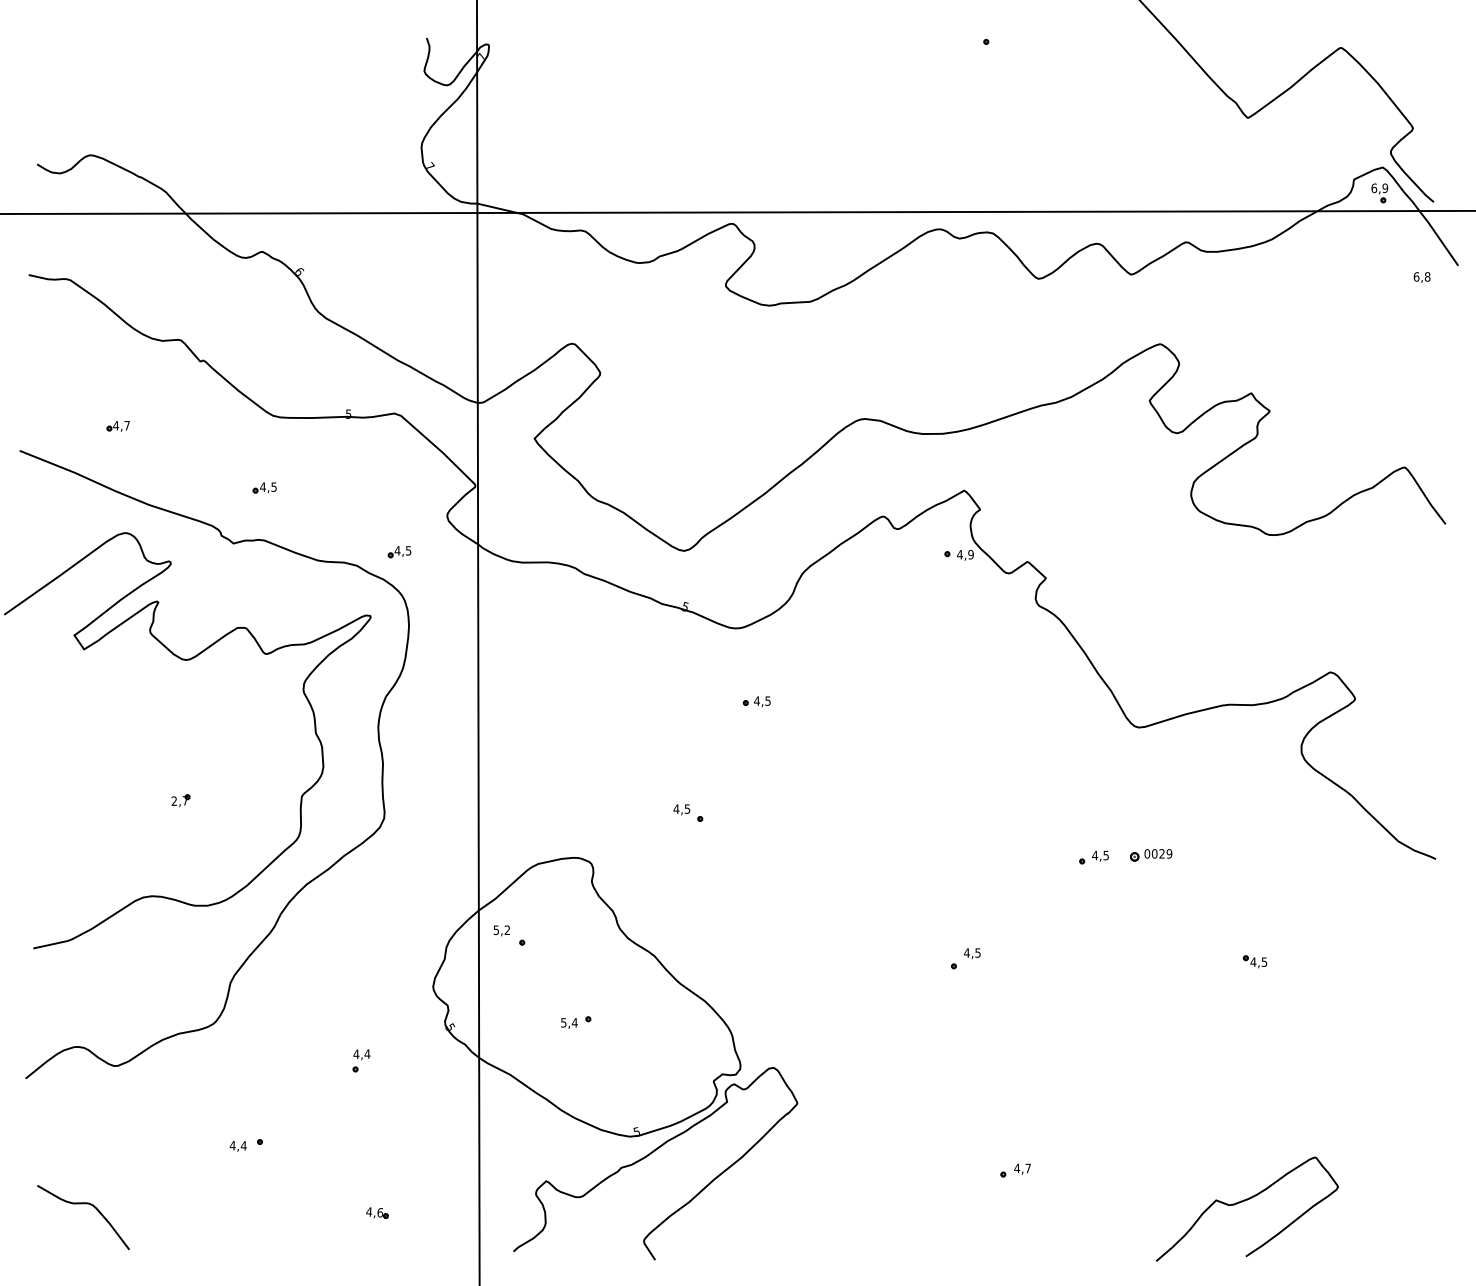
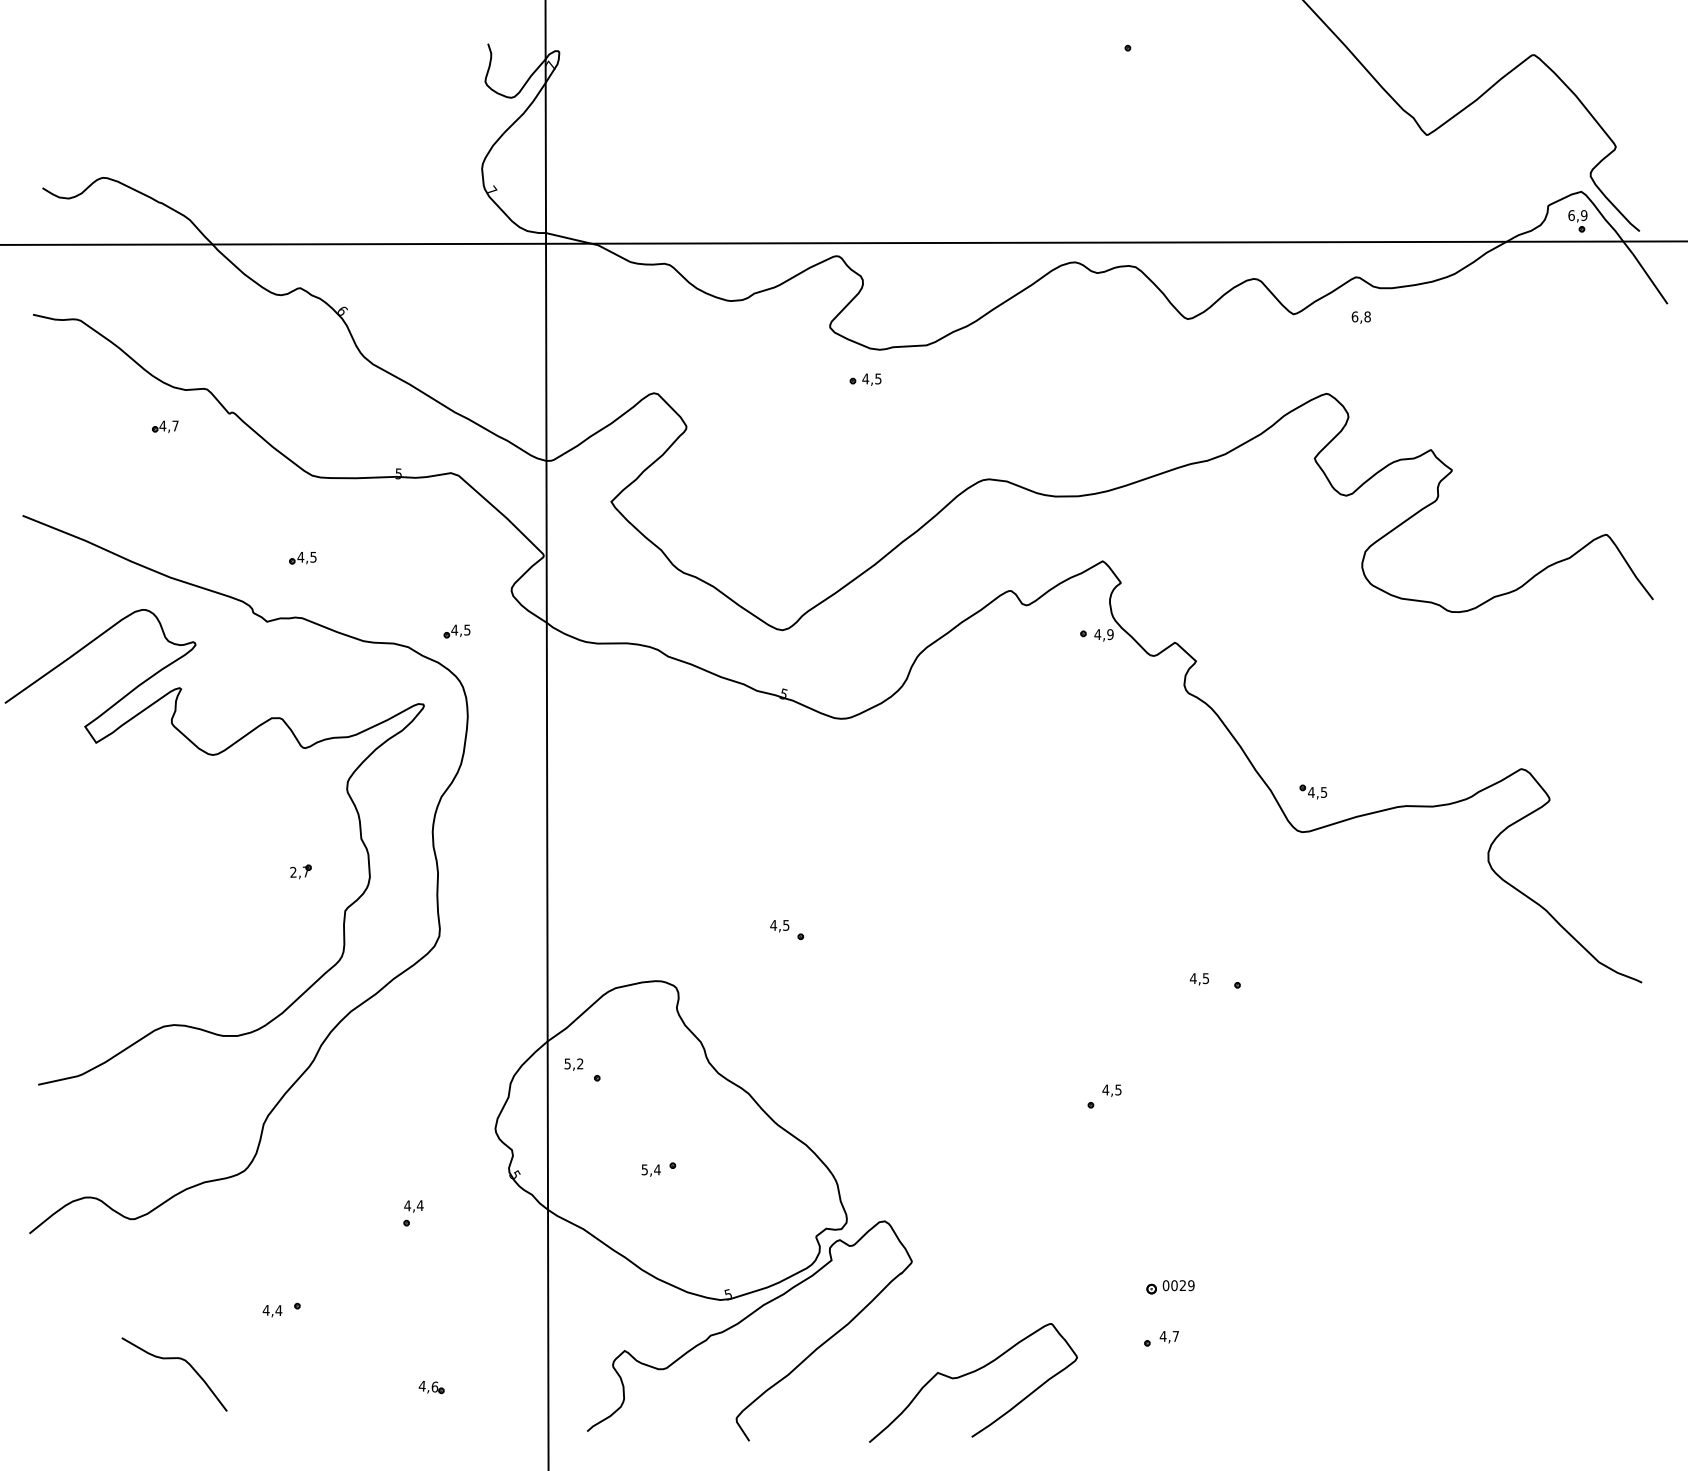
text: (1421, 277) -> (1360, 317), moved
part: (118, 426) -> (165, 426), moved
part: (756, 701) -> (865, 379), moved
part: (180, 800) -> (300, 871), moved
part: (1151, 855) -> (1170, 1287), moved
text: (1099, 856) -> (1198, 979), moved
part: (1255, 961) -> (1313, 791), moved
curve: (1243, 1201) -> (969, 1374), moved
curve: (83, 1204) -> (174, 1359), moved

